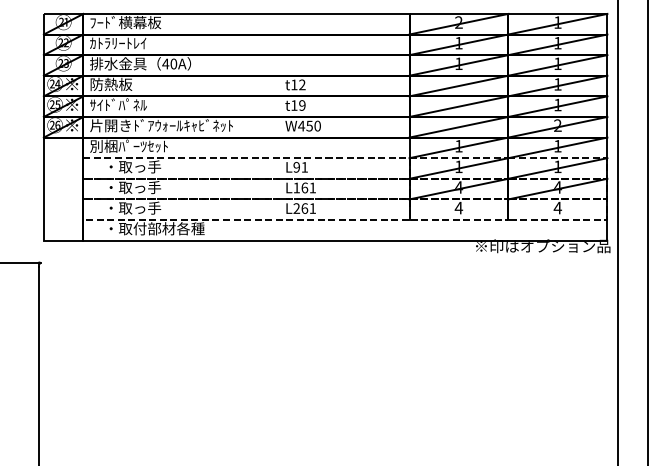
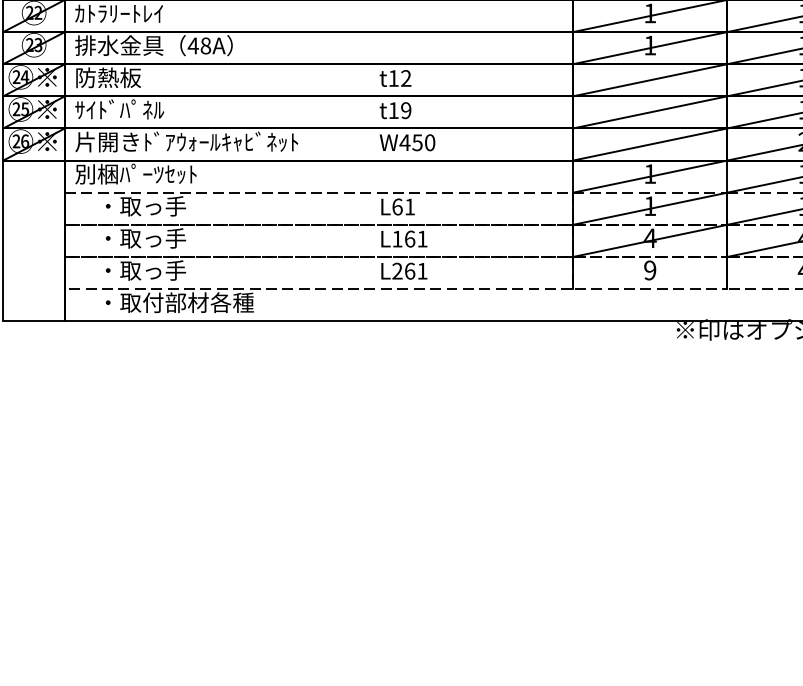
text: (173, 64) -> (205, 46), 40A -> 48A
text: (296, 167) -> (397, 207), L91 -> L61
text: (458, 207) -> (649, 269), 4 -> 9

